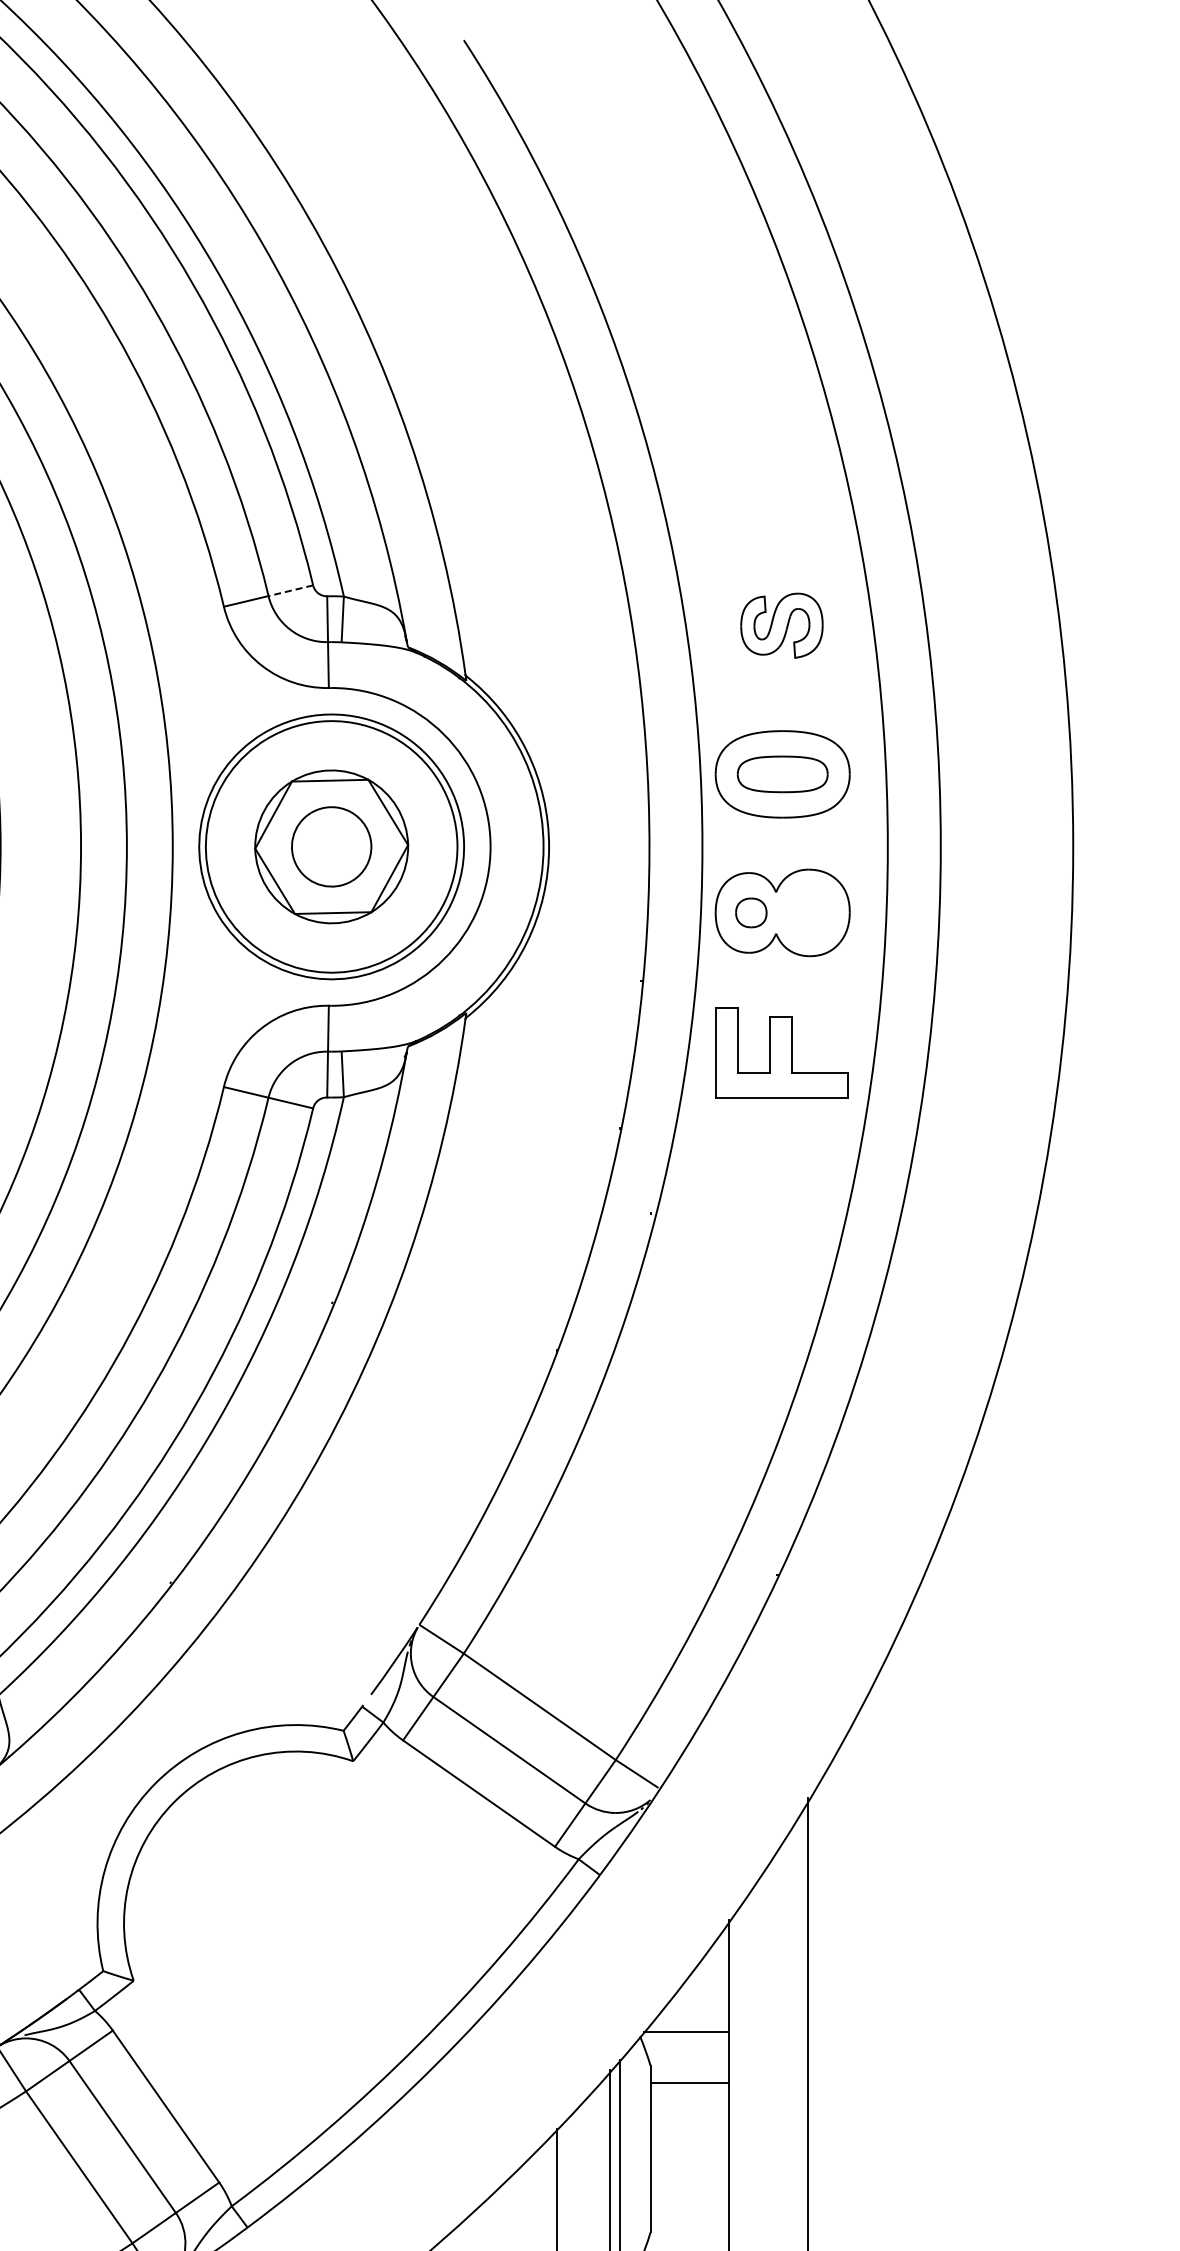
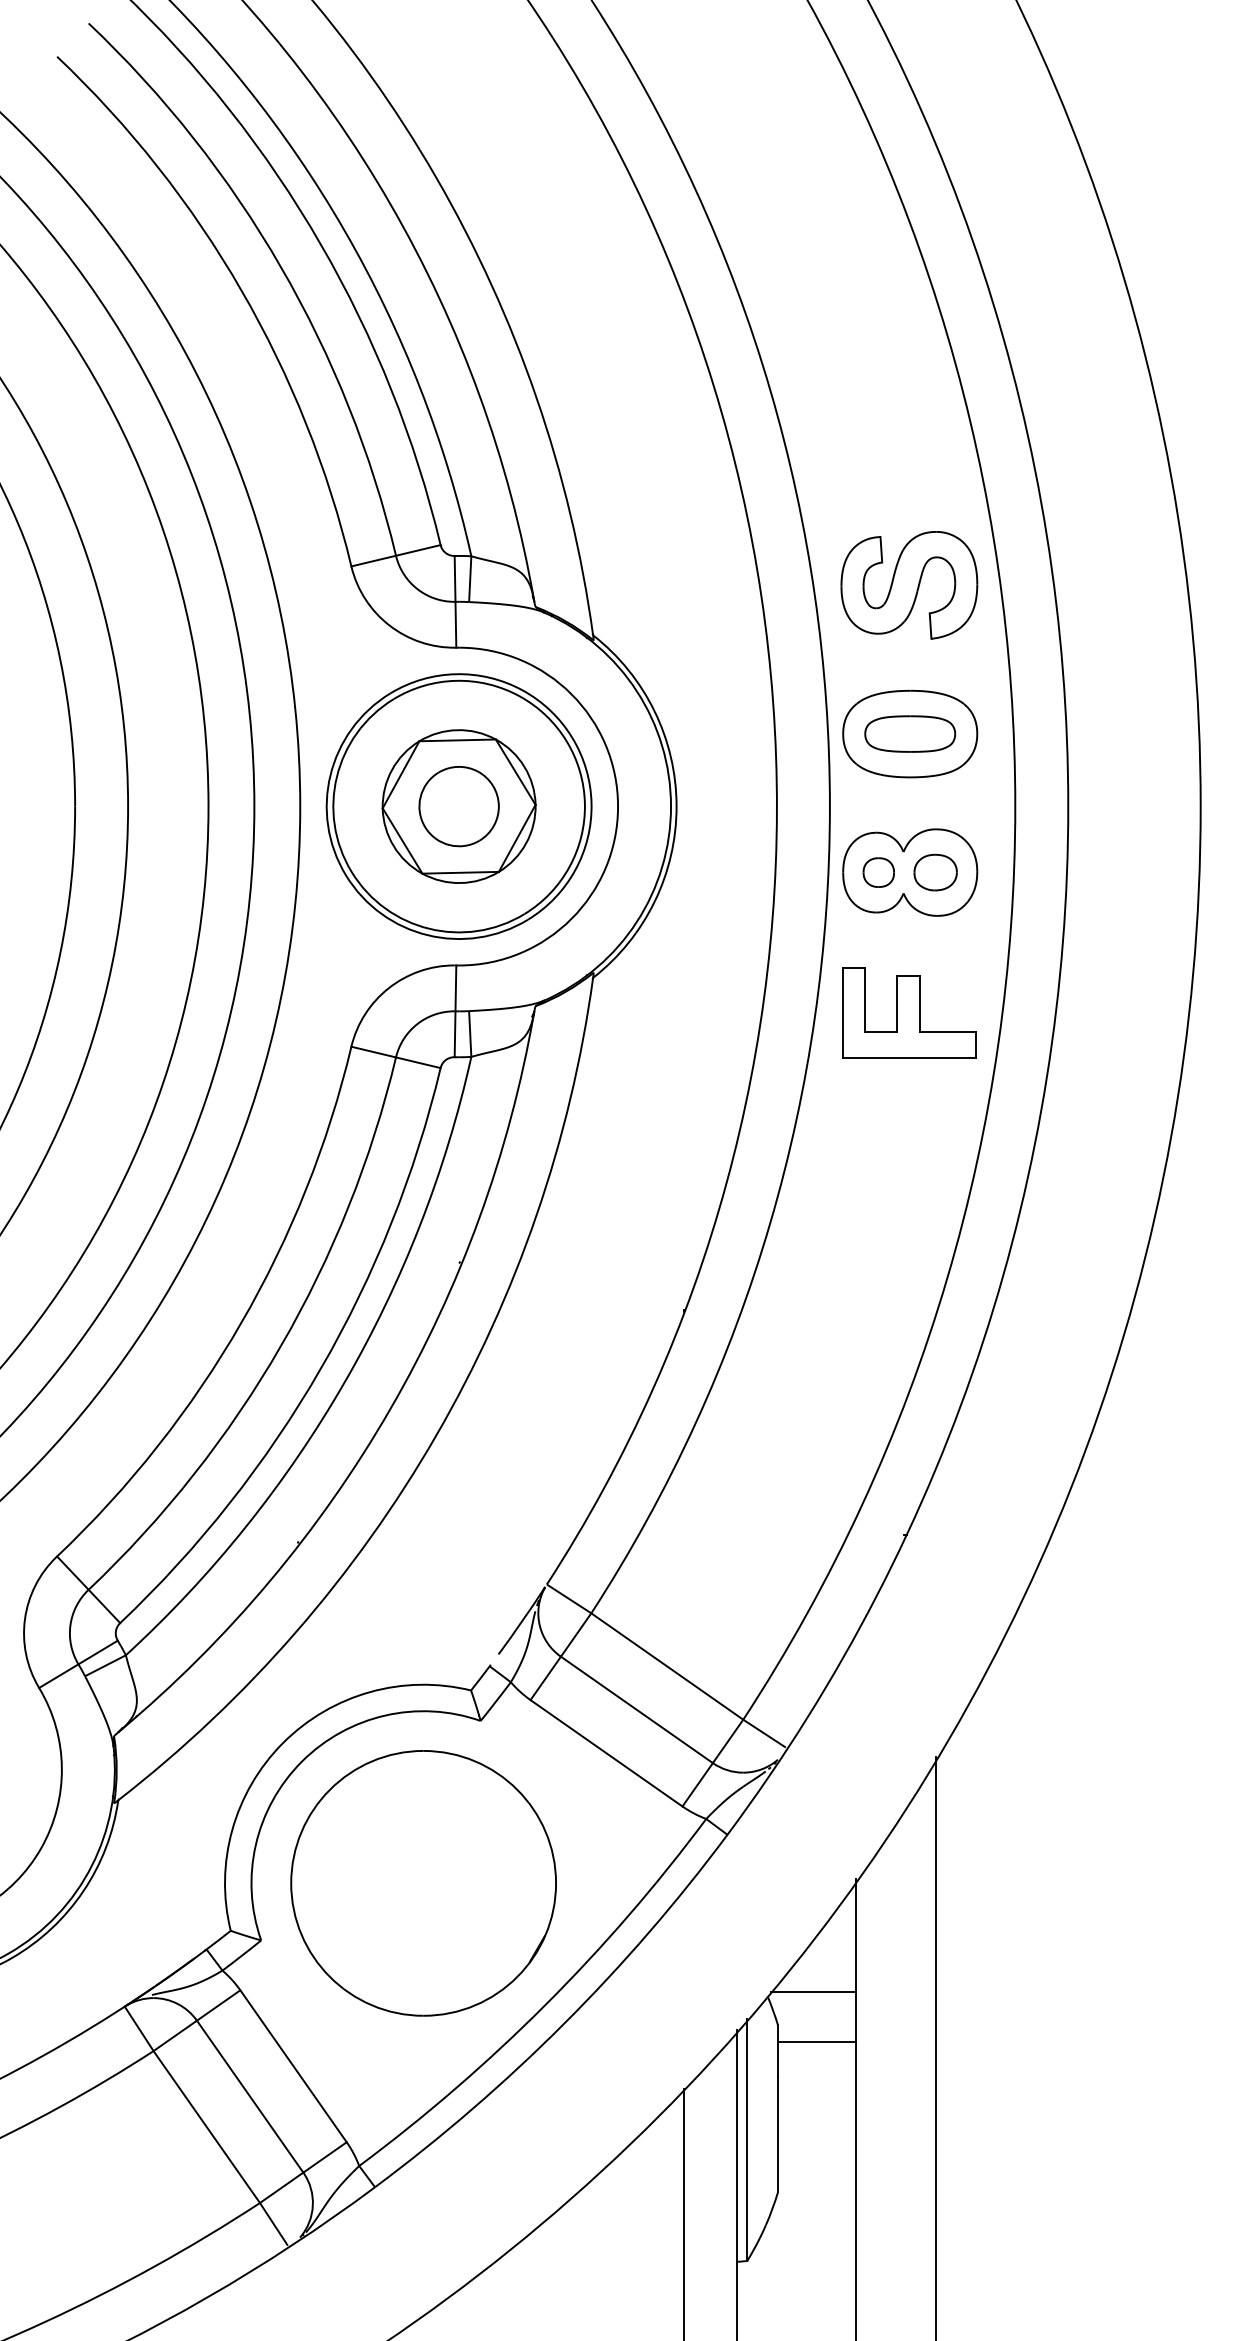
line: (291, 590) -> (418, 550), dashed -> solid
part: (782, 625) -> (909, 585), size x1.67
part: (808, 912) -> (935, 872), added
part: (296, 1923) -> (423, 1883), added

